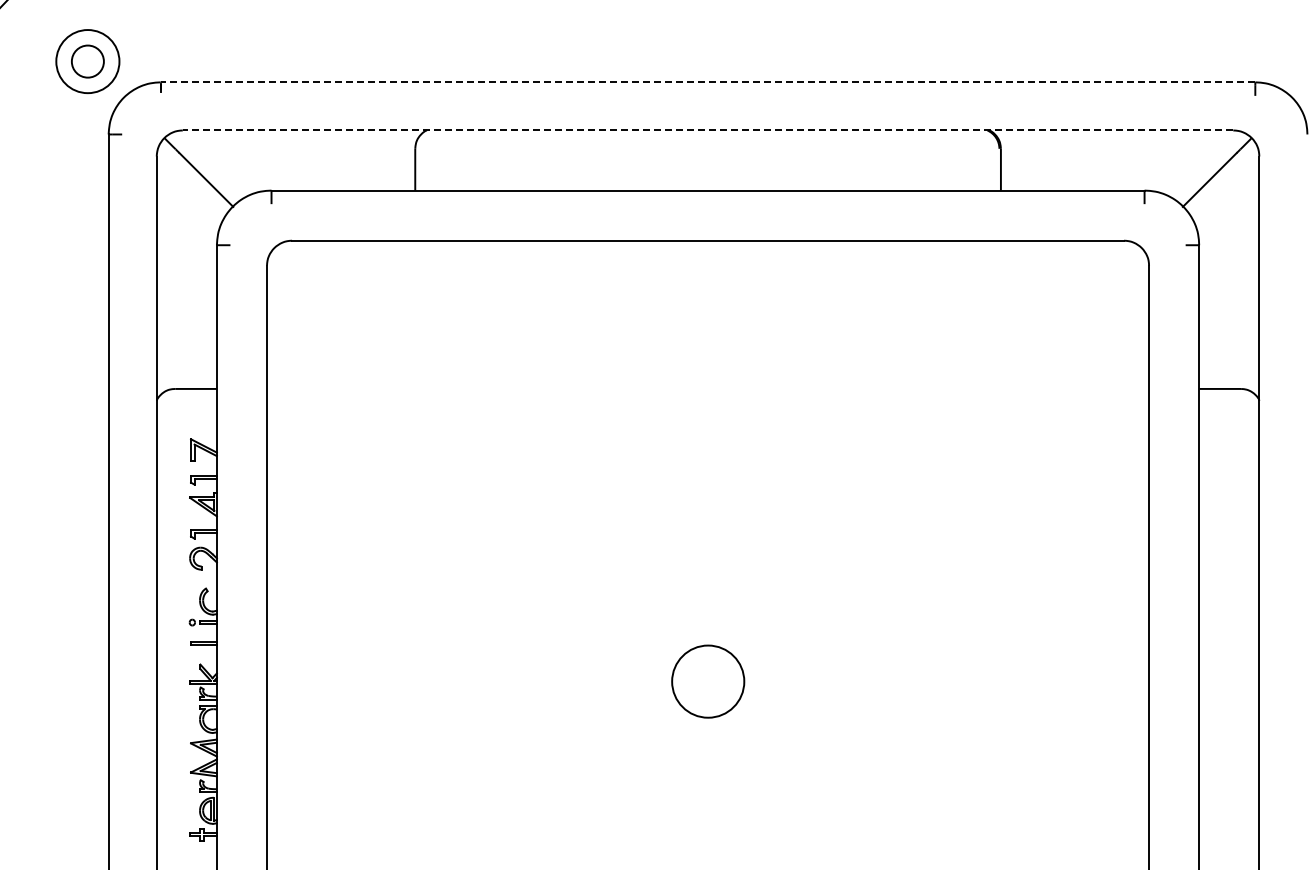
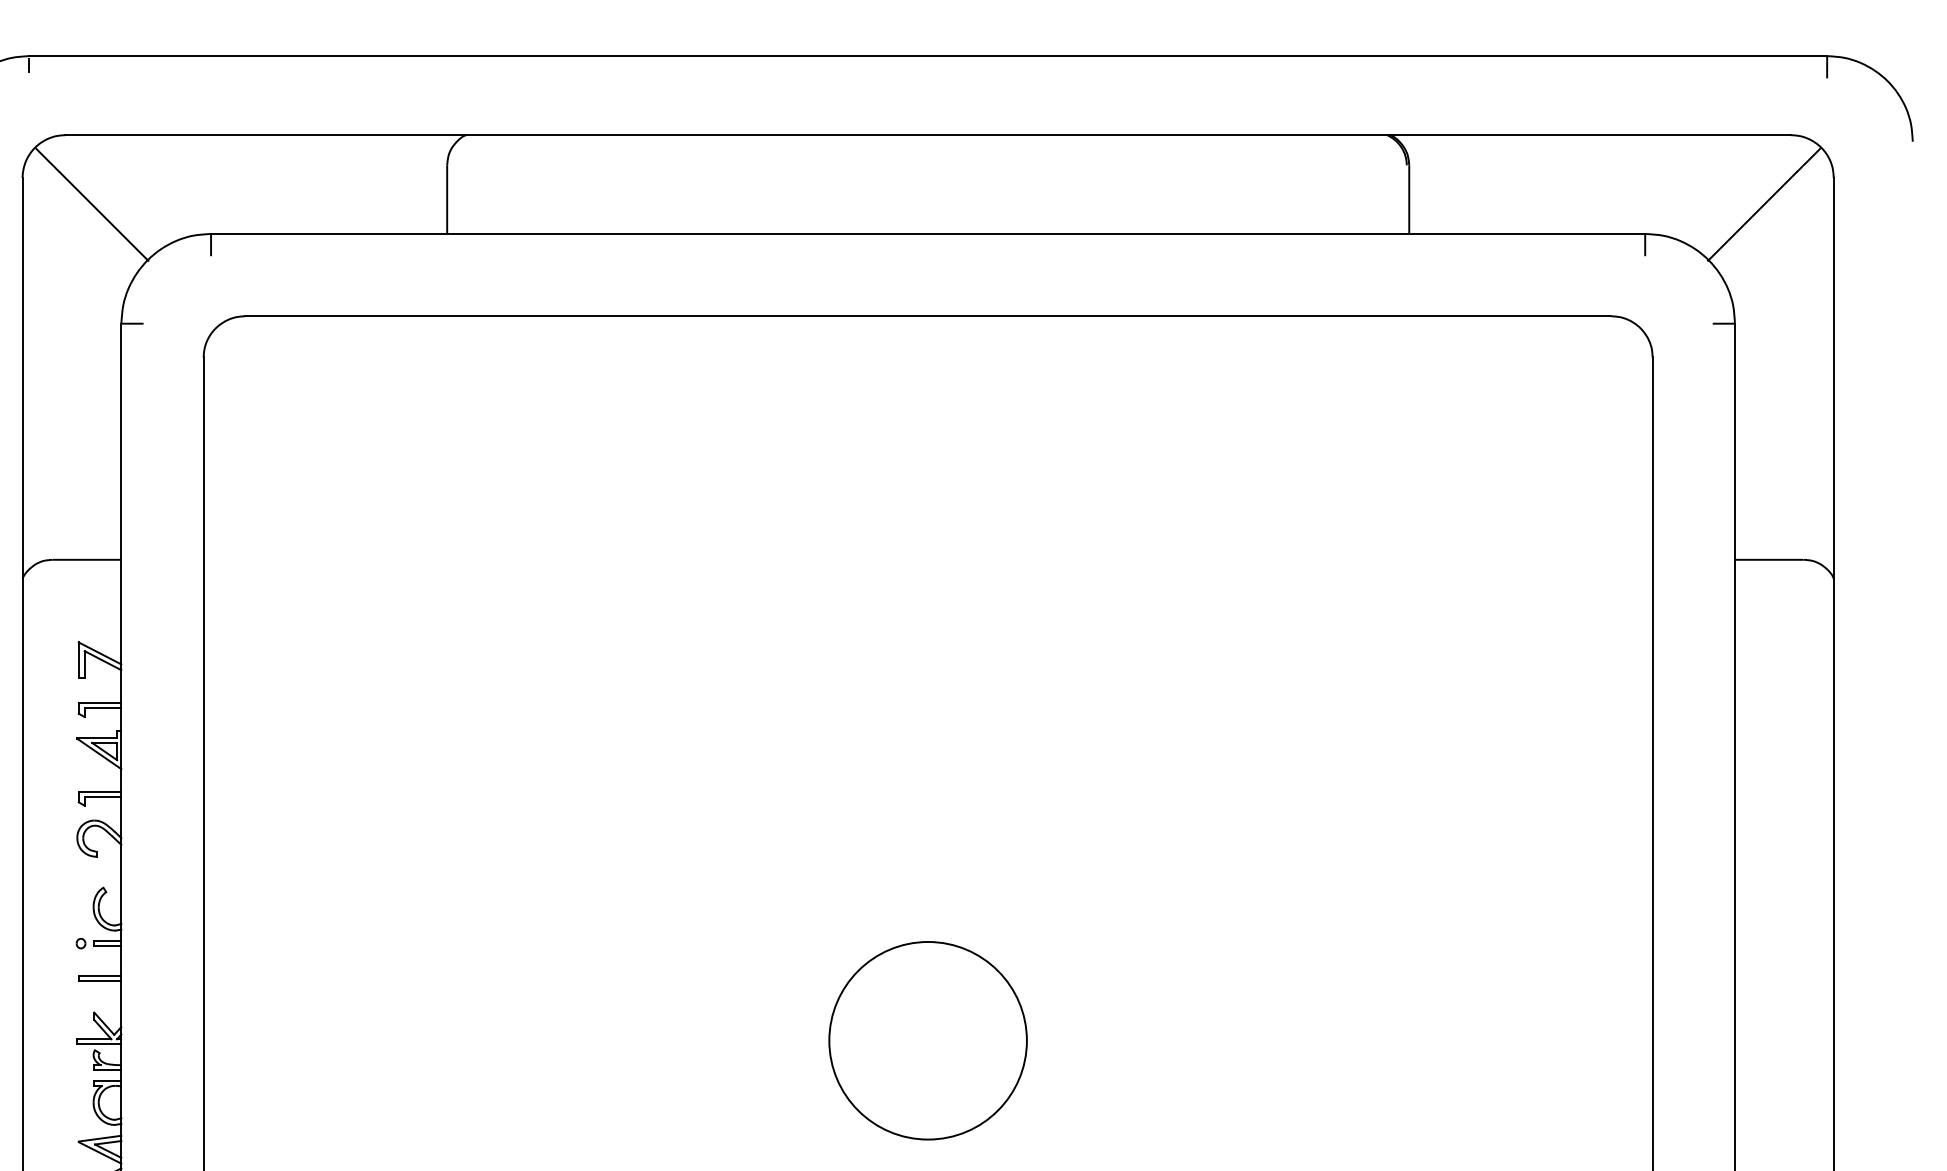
line: (707, 82) -> (927, 56), dashed -> solid
line: (707, 130) -> (927, 135), dashed -> solid
circle: (708, 681) -> (928, 1040), size x1.67

